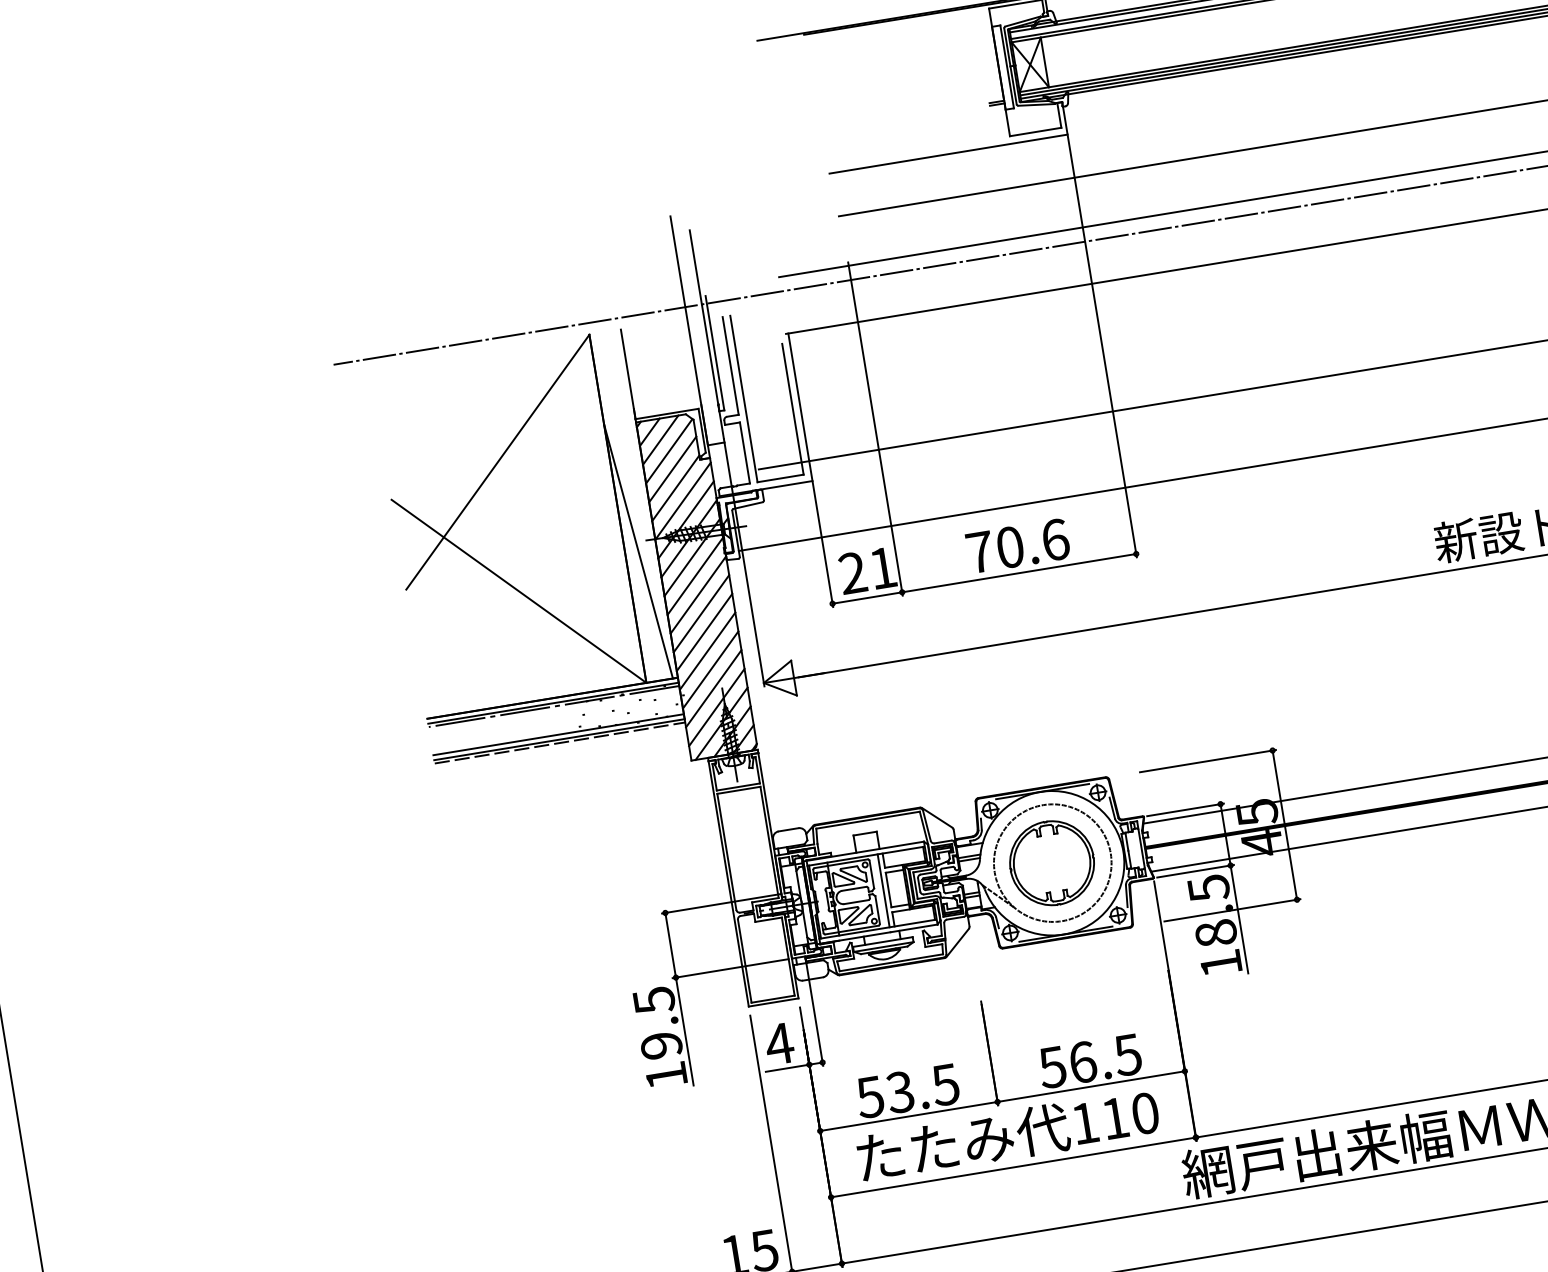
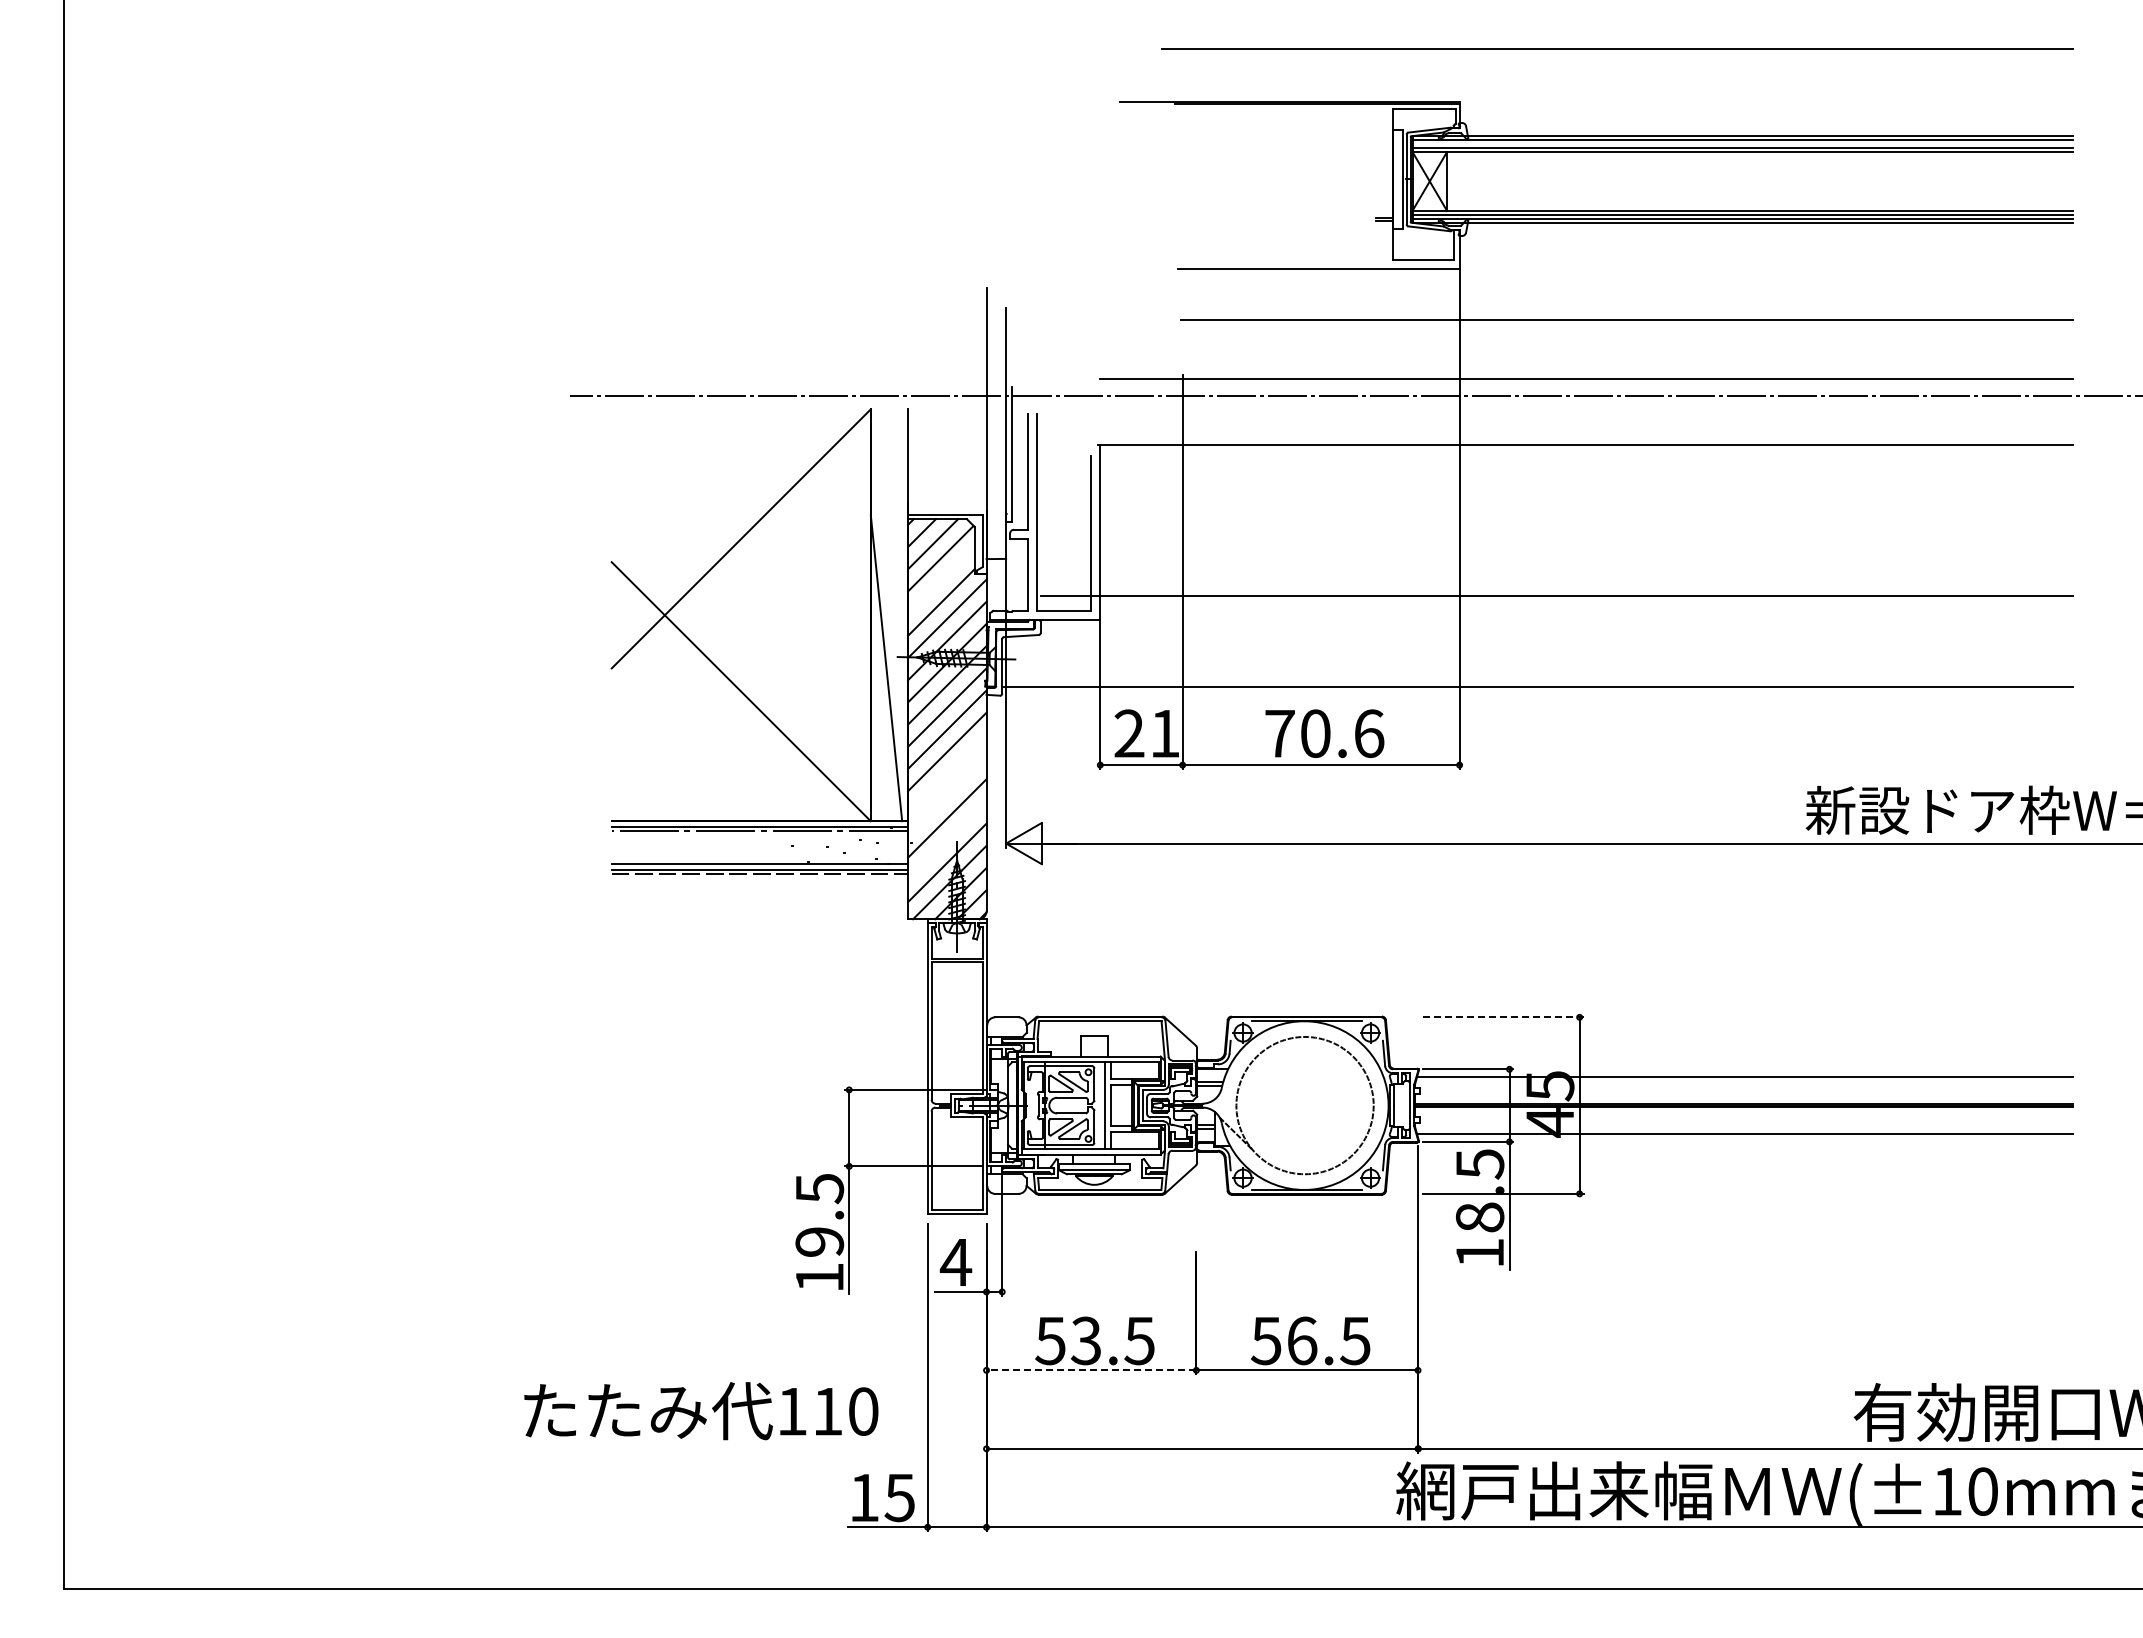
line: (672, 468) -> (941, 579), removed
line: (704, 631) -> (947, 773), removed
line: (707, 651) -> (947, 796), removed
line: (713, 688) -> (947, 840), removed
line: (1208, 761) -> (1503, 1017), solid -> dashed
part: (1052, 863) -> (1304, 1105), removed
line: (908, 1116) -> (1091, 1370), solid -> dashed
text: (1008, 1135) -> (701, 1411), moved

